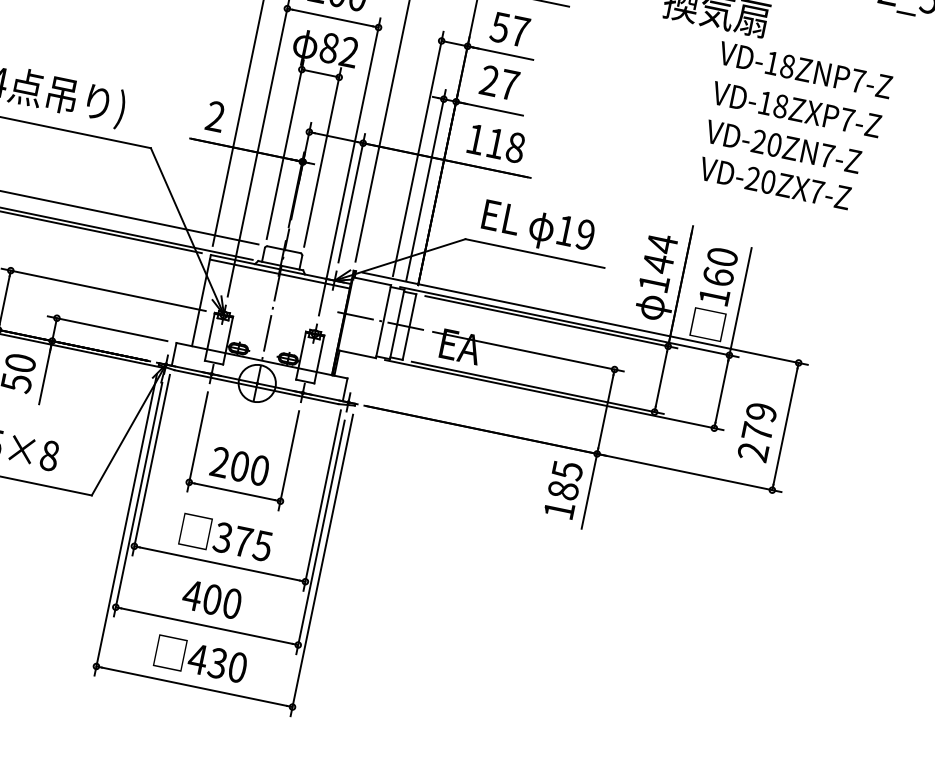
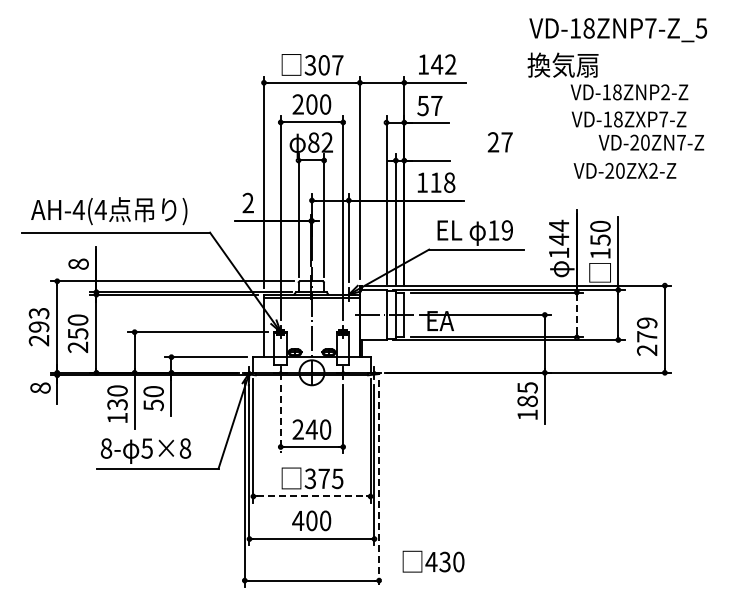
text: (857, 81) -> (665, 92), VD-18ZNP7-Z -> VD-18ZNP2-Z
text: (498, 82) -> (499, 142), moved
text: (783, 146) -> (651, 142), moved
text: (816, 191) -> (653, 170), VD-20ZX7-Z -> VD-20ZX2-Z
text: (718, 276) -> (600, 239), 160 -> 150
line: (660, 379) -> (576, 315), solid -> dashed
line: (197, 442) -> (280, 419), solid -> dashed
text: (239, 466) -> (311, 429), 200 -> 240
line: (219, 563) -> (311, 496), solid -> dashed
line: (322, 566) -> (379, 484), solid -> dashed
text: (201, 659) -> (433, 561), moved

